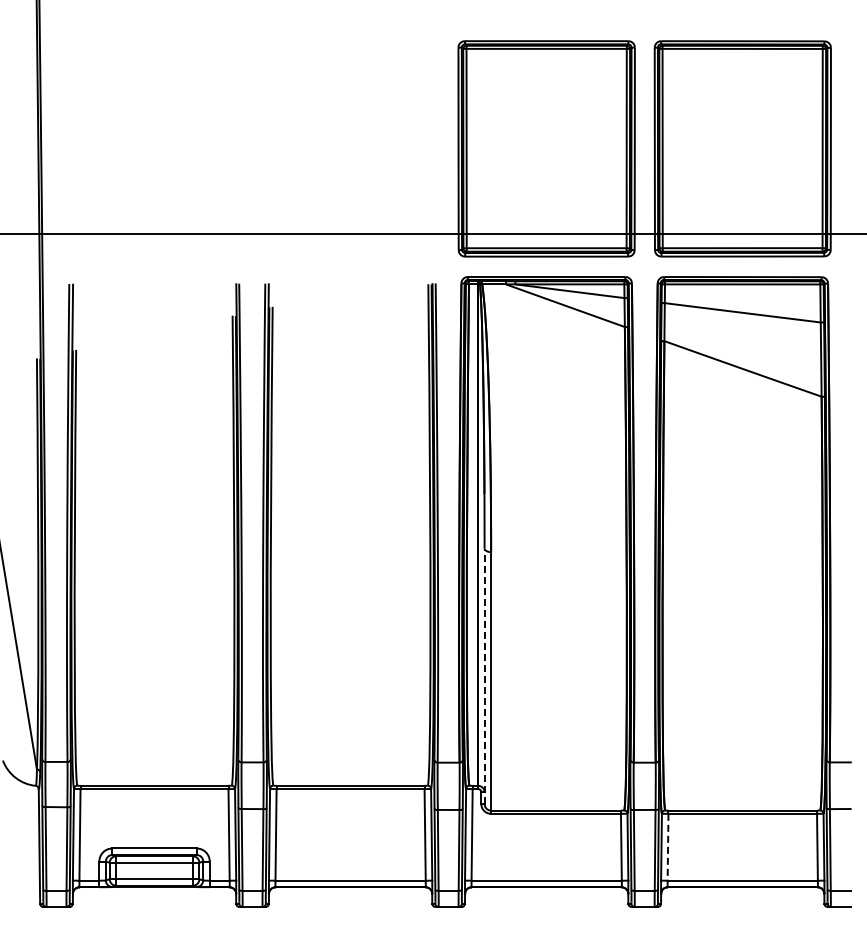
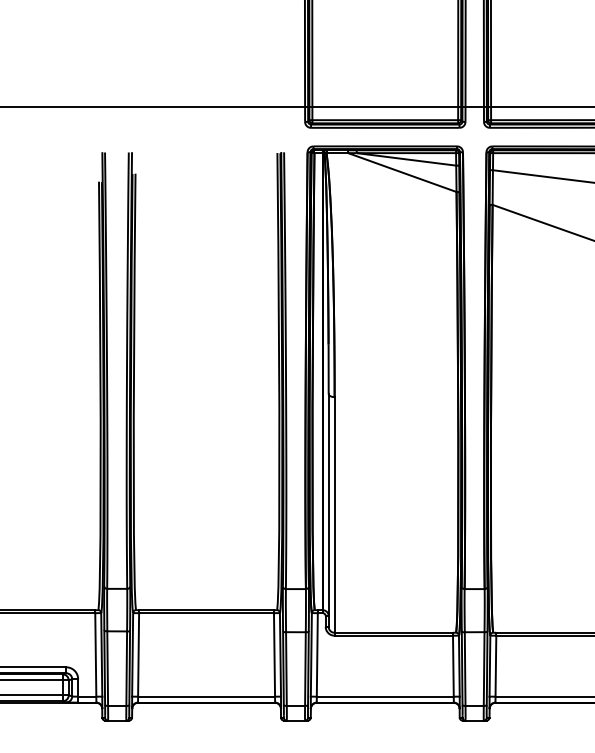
line: (484, 676) -> (328, 510), dashed -> solid
line: (668, 847) -> (496, 666), dashed -> solid

